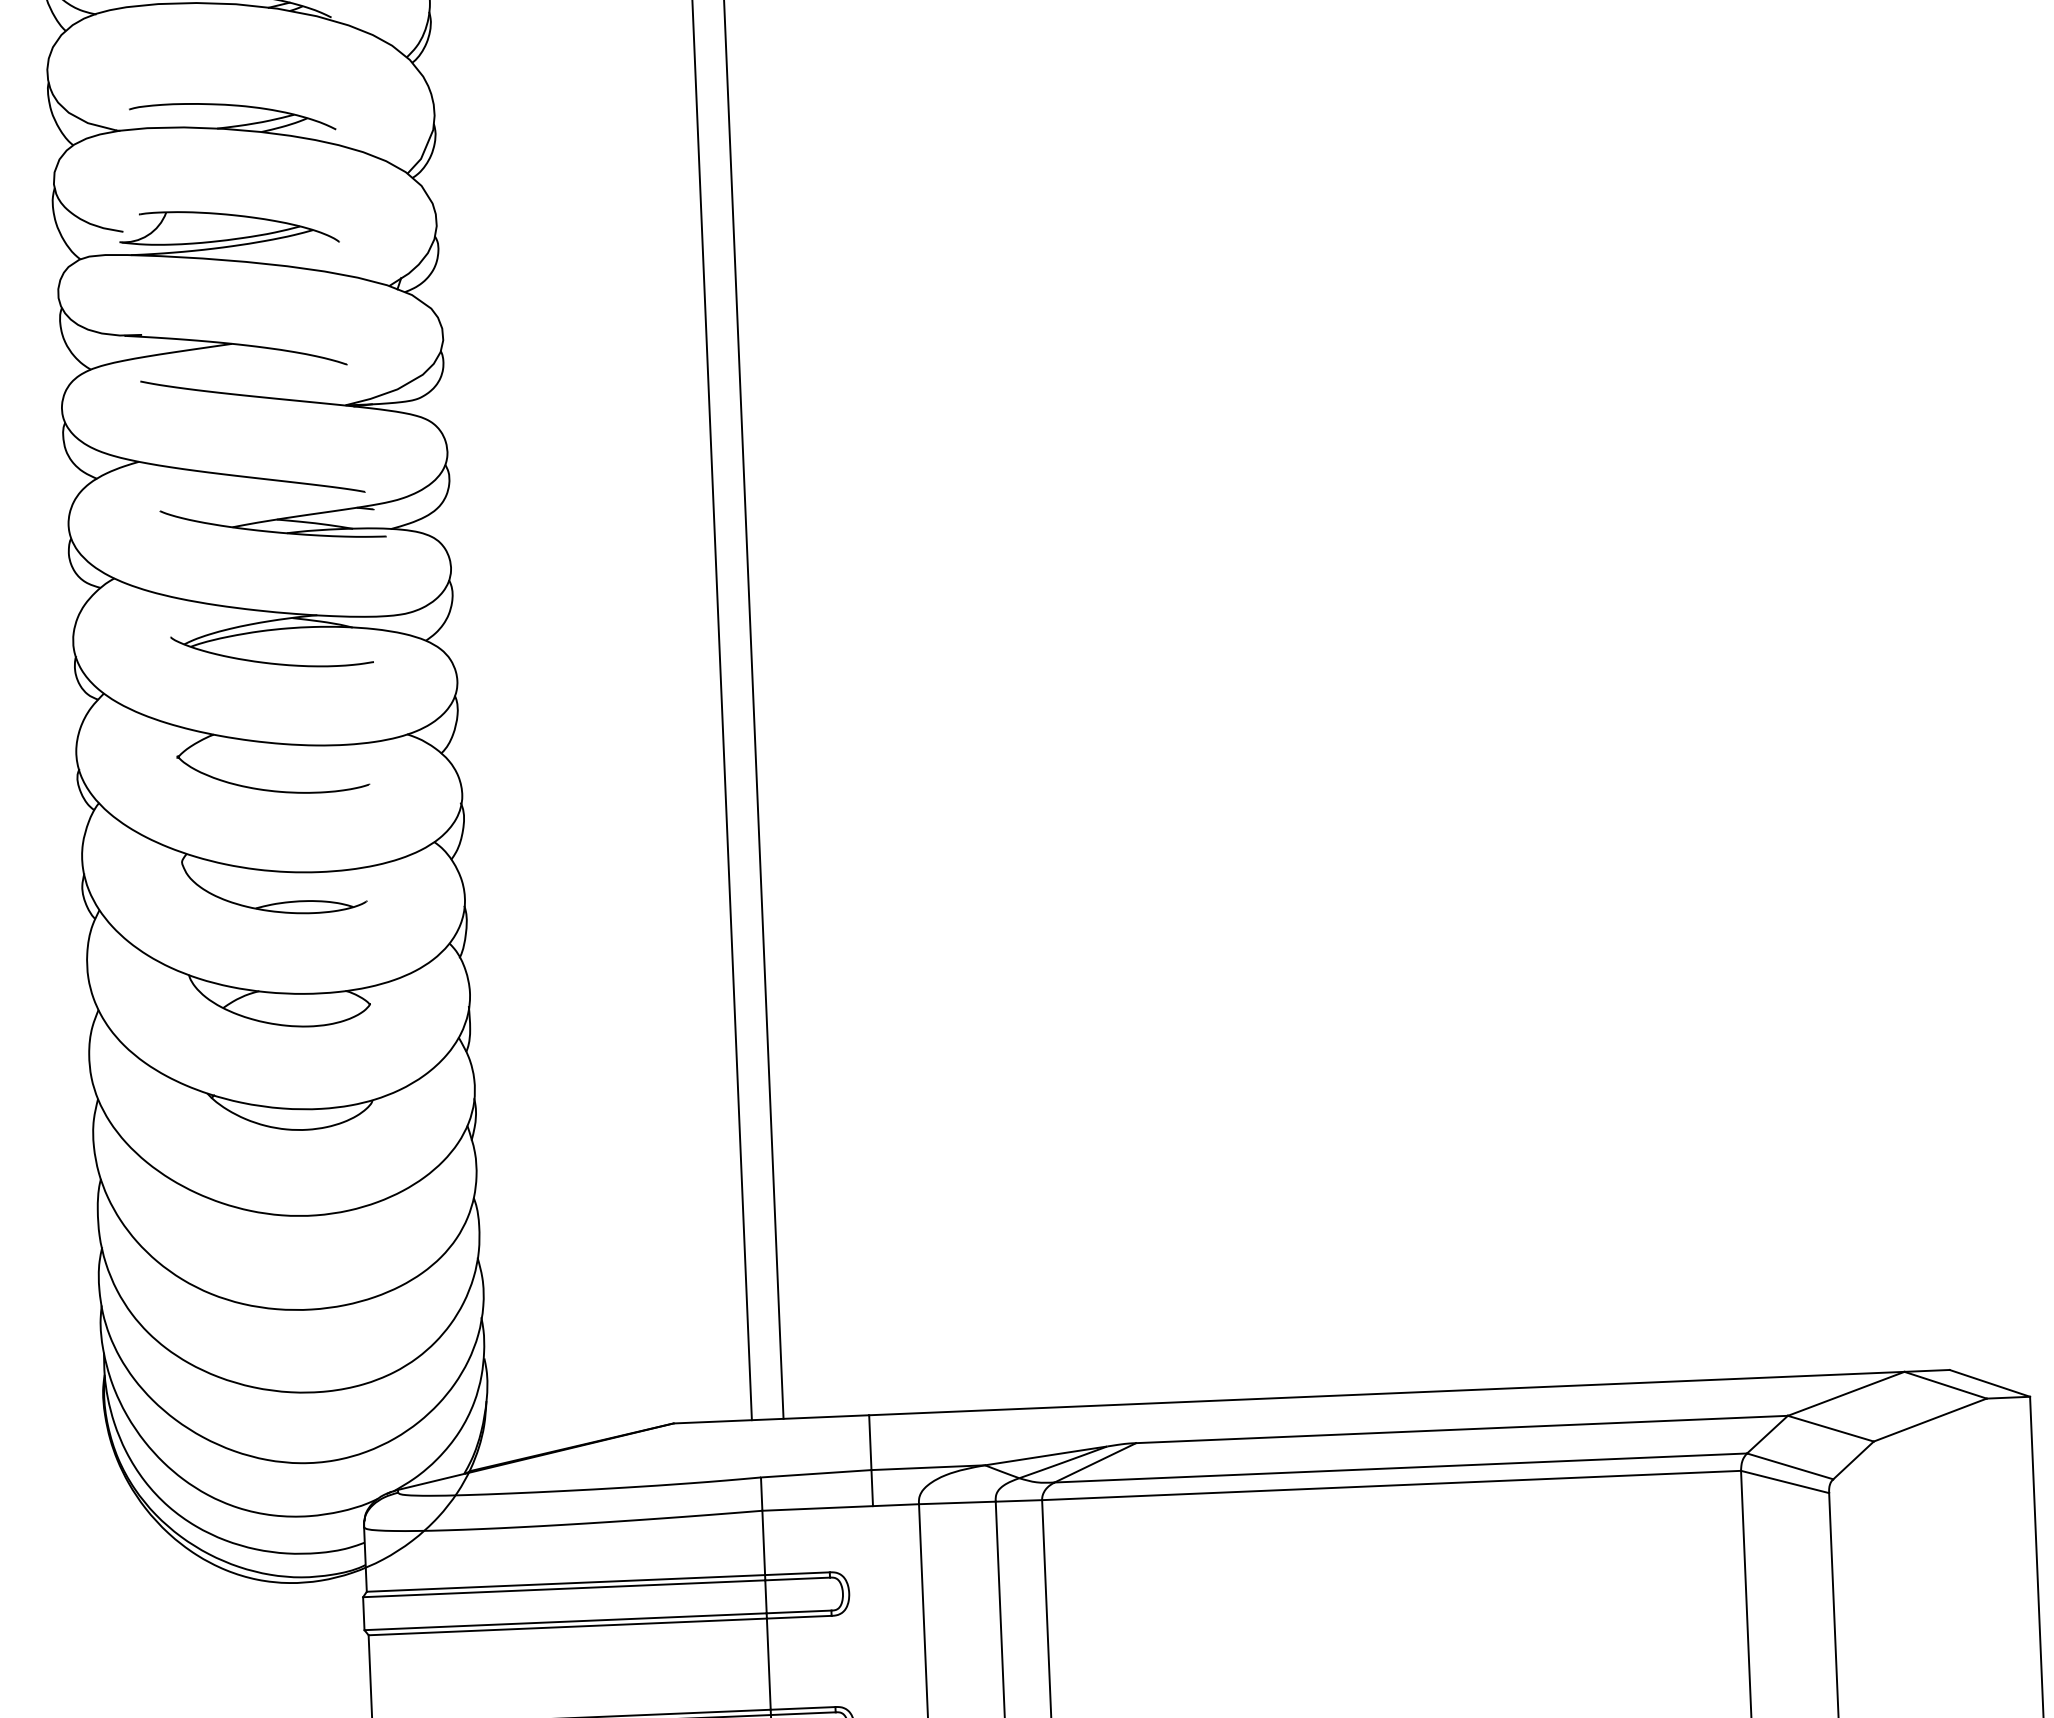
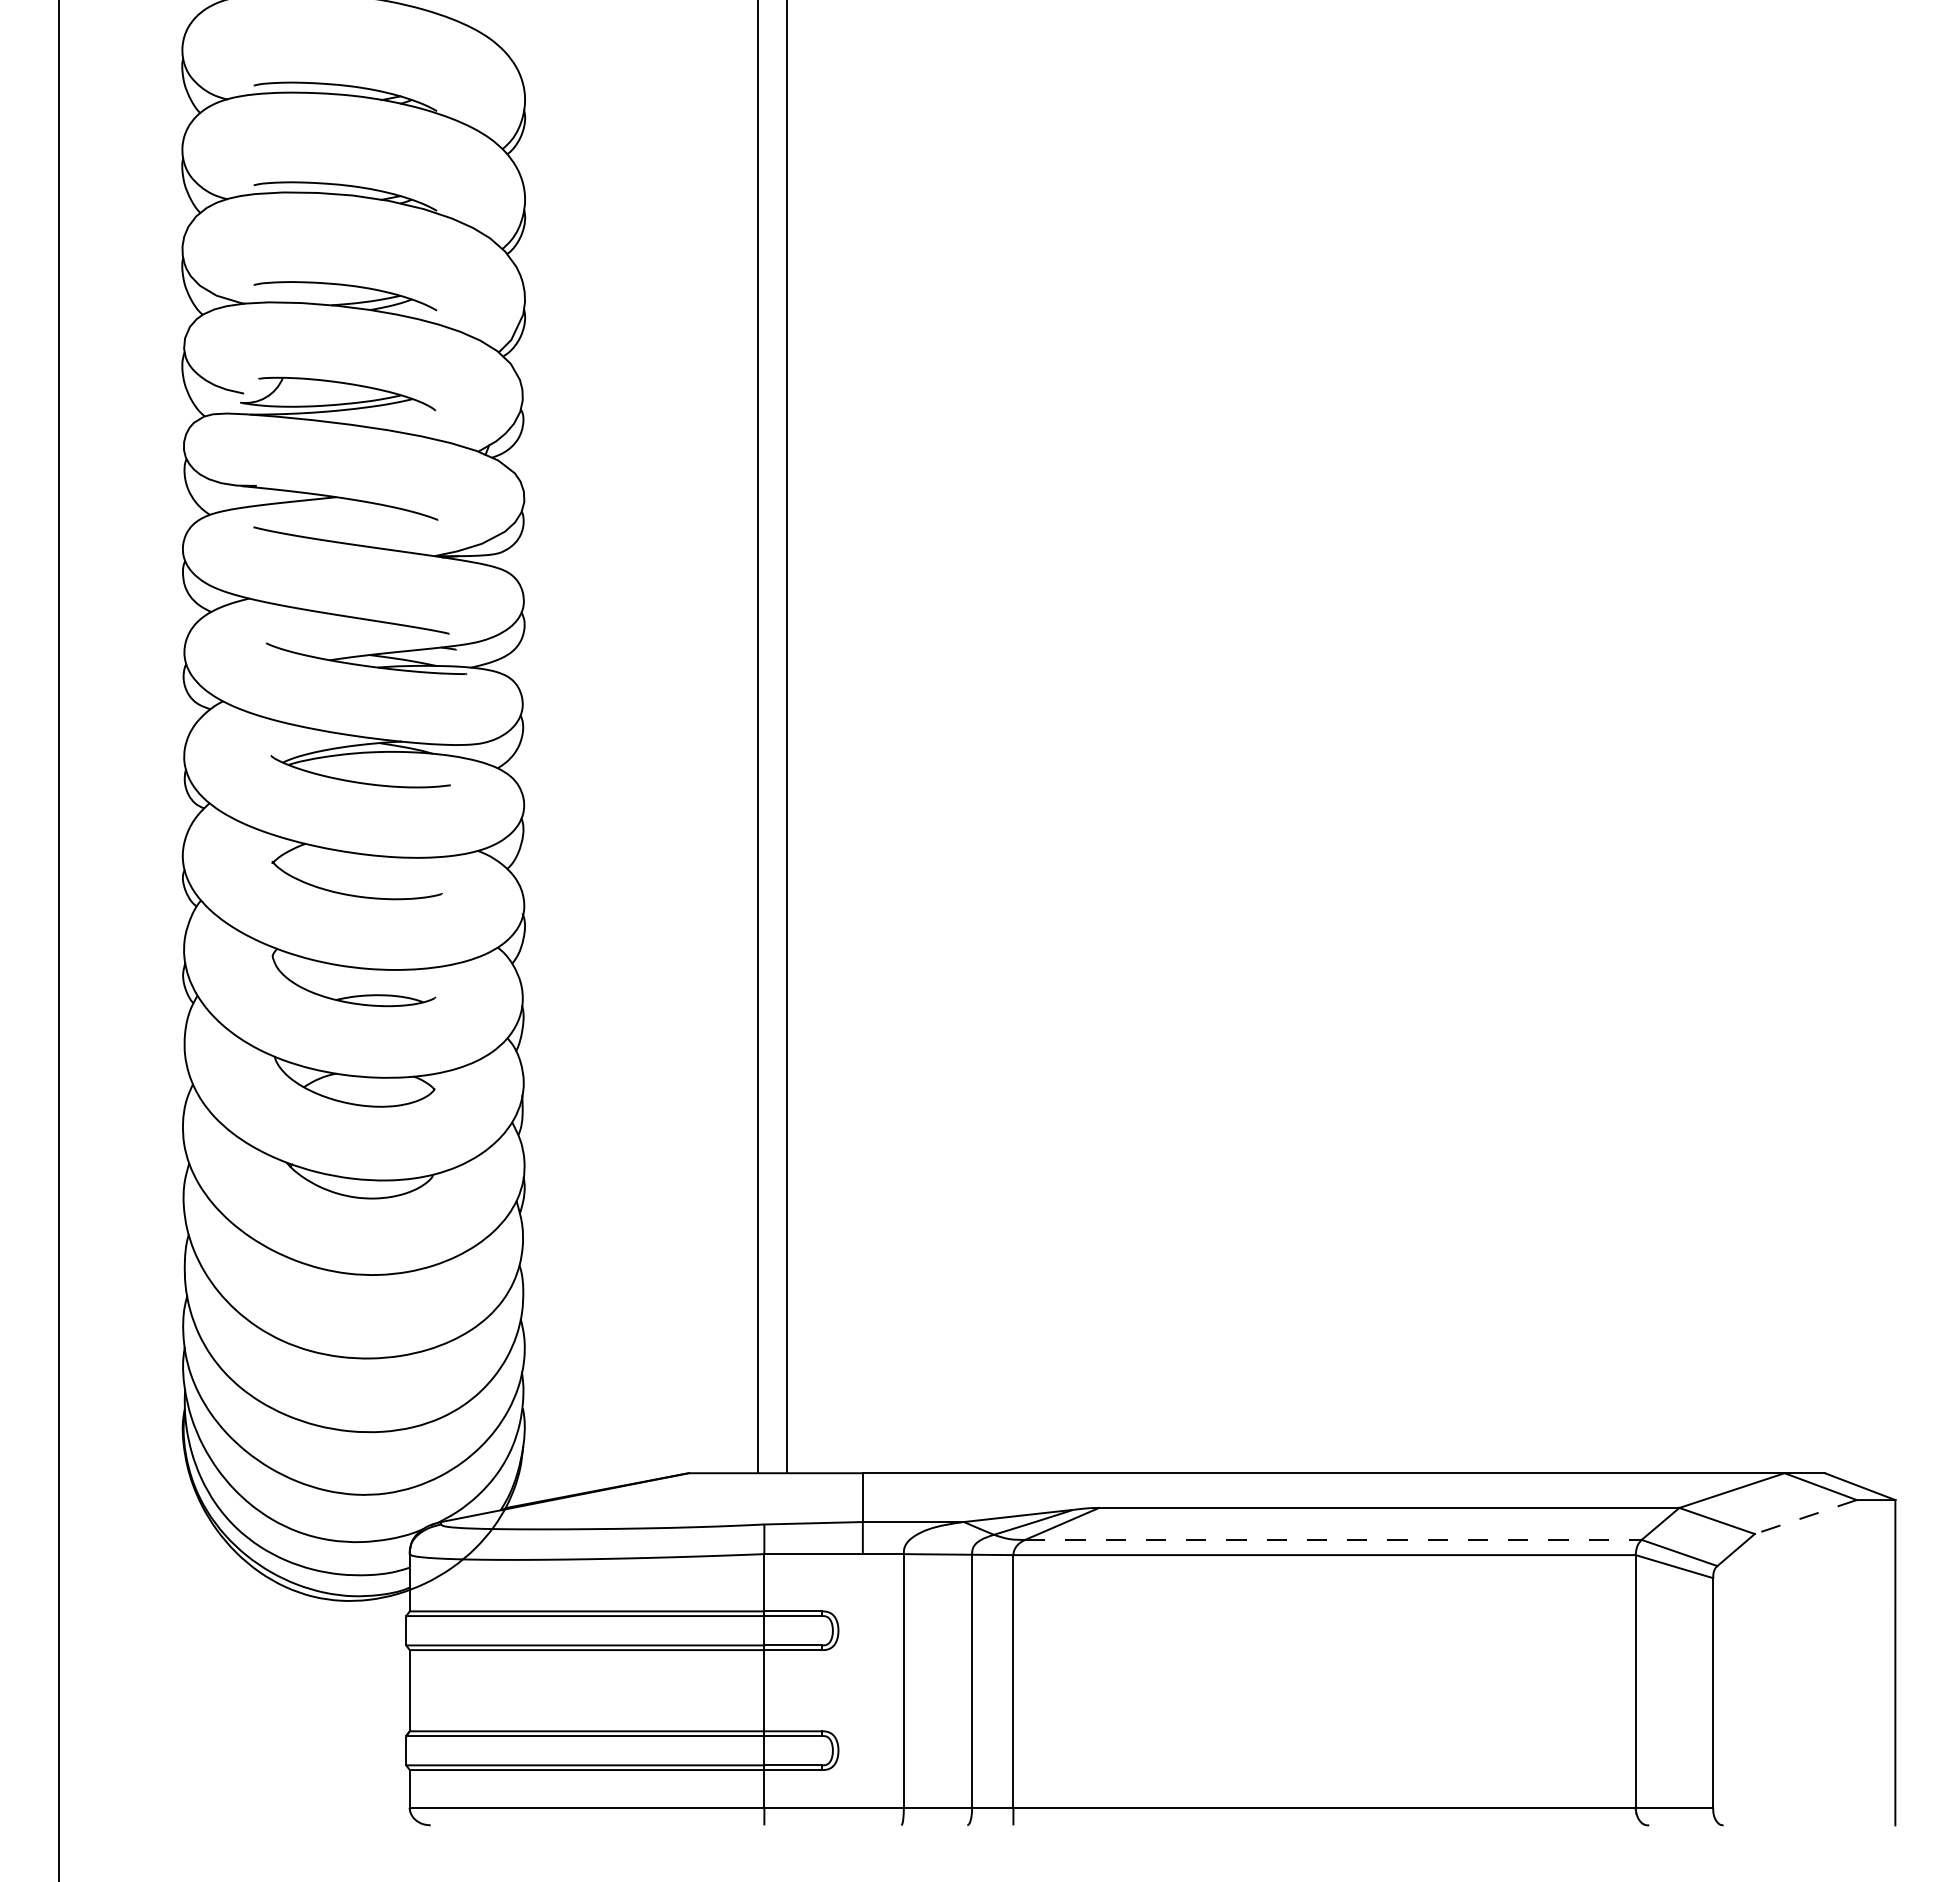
line: (1929, 1420) -> (1805, 1517), solid -> dashed
line: (1400, 1467) -> (1333, 1539), solid -> dashed

